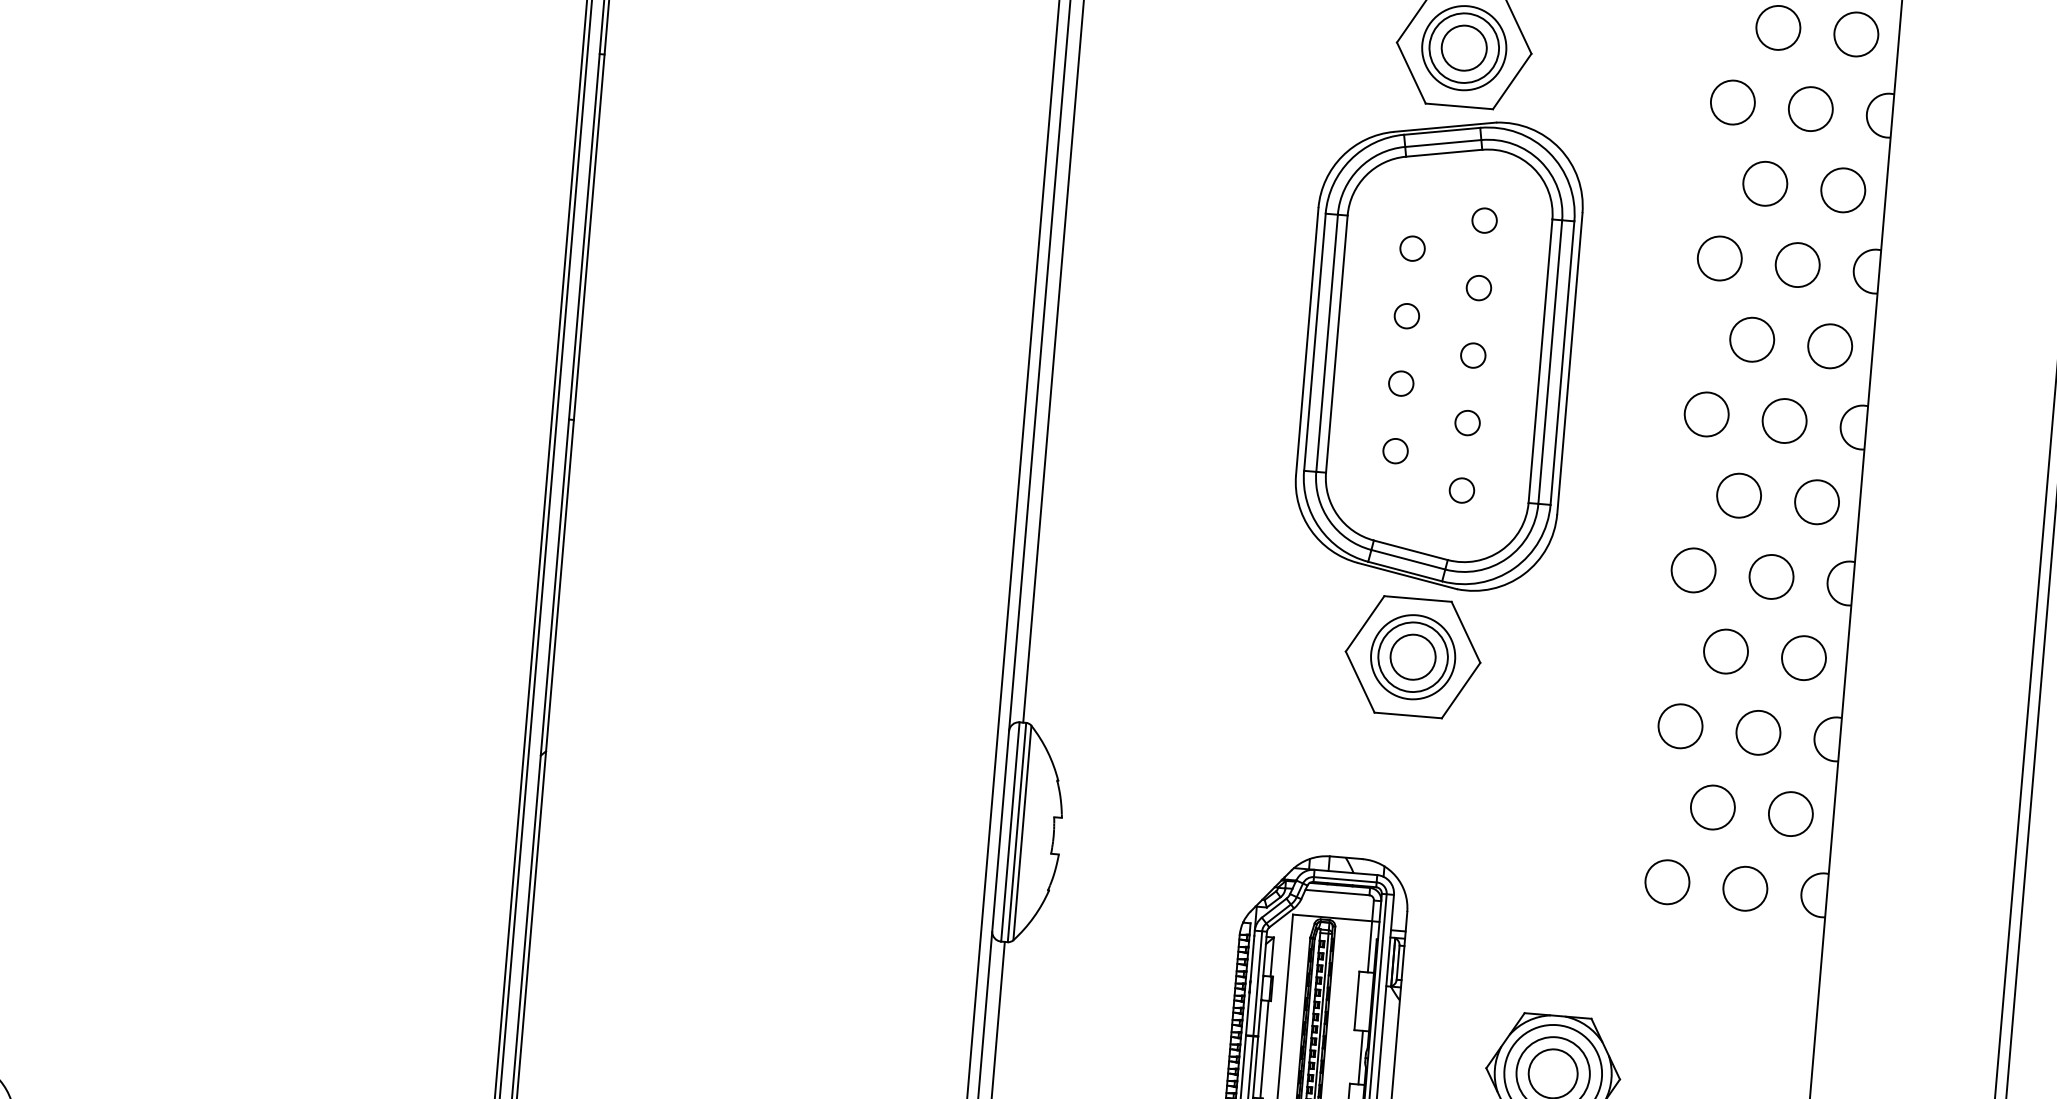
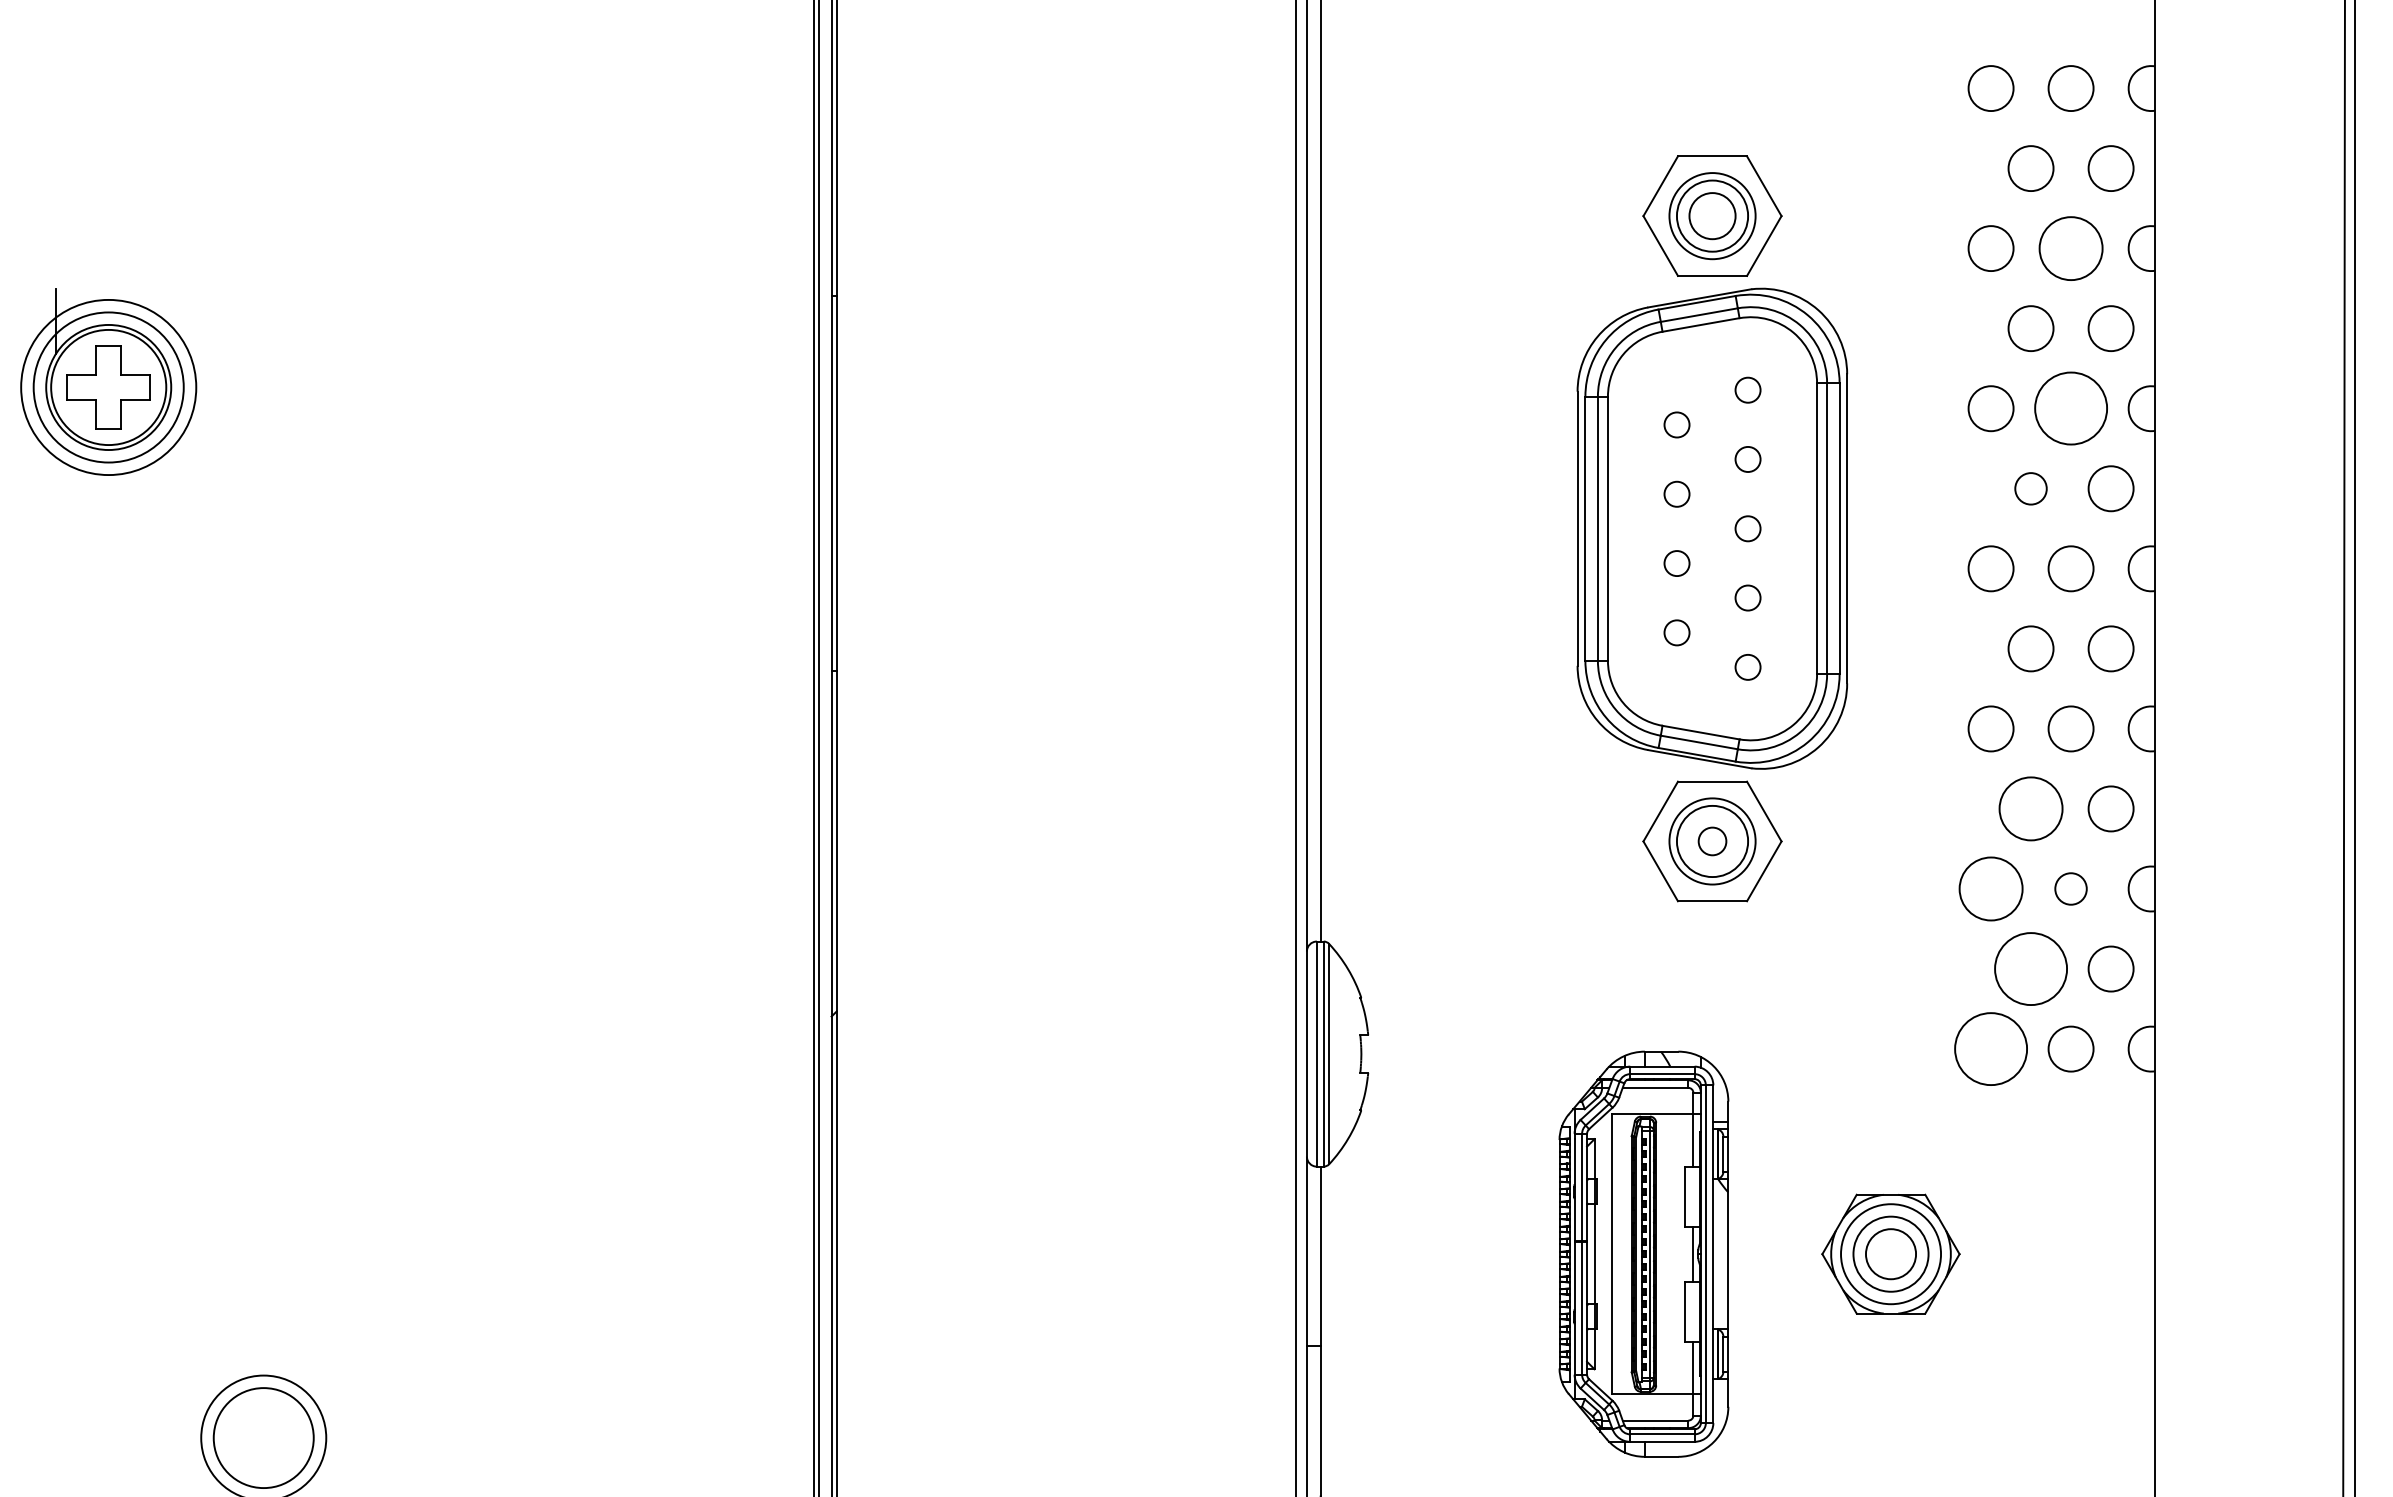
circle: (1810, 108) -> (2070, 248), size x1.4
circle: (1797, 264) -> (2070, 408), size x1.6
circle: (1751, 339) -> (2030, 488), size x0.7
circle: (1725, 651) -> (2030, 808), size x1.4
circle: (1413, 657) -> (1712, 841), size x0.6
circle: (1680, 725) -> (1990, 888), size x1.4
circle: (1757, 732) -> (2070, 888), size x0.7
circle: (1712, 806) -> (2030, 968), size x1.6
circle: (1666, 881) -> (1990, 1048), size x1.6

